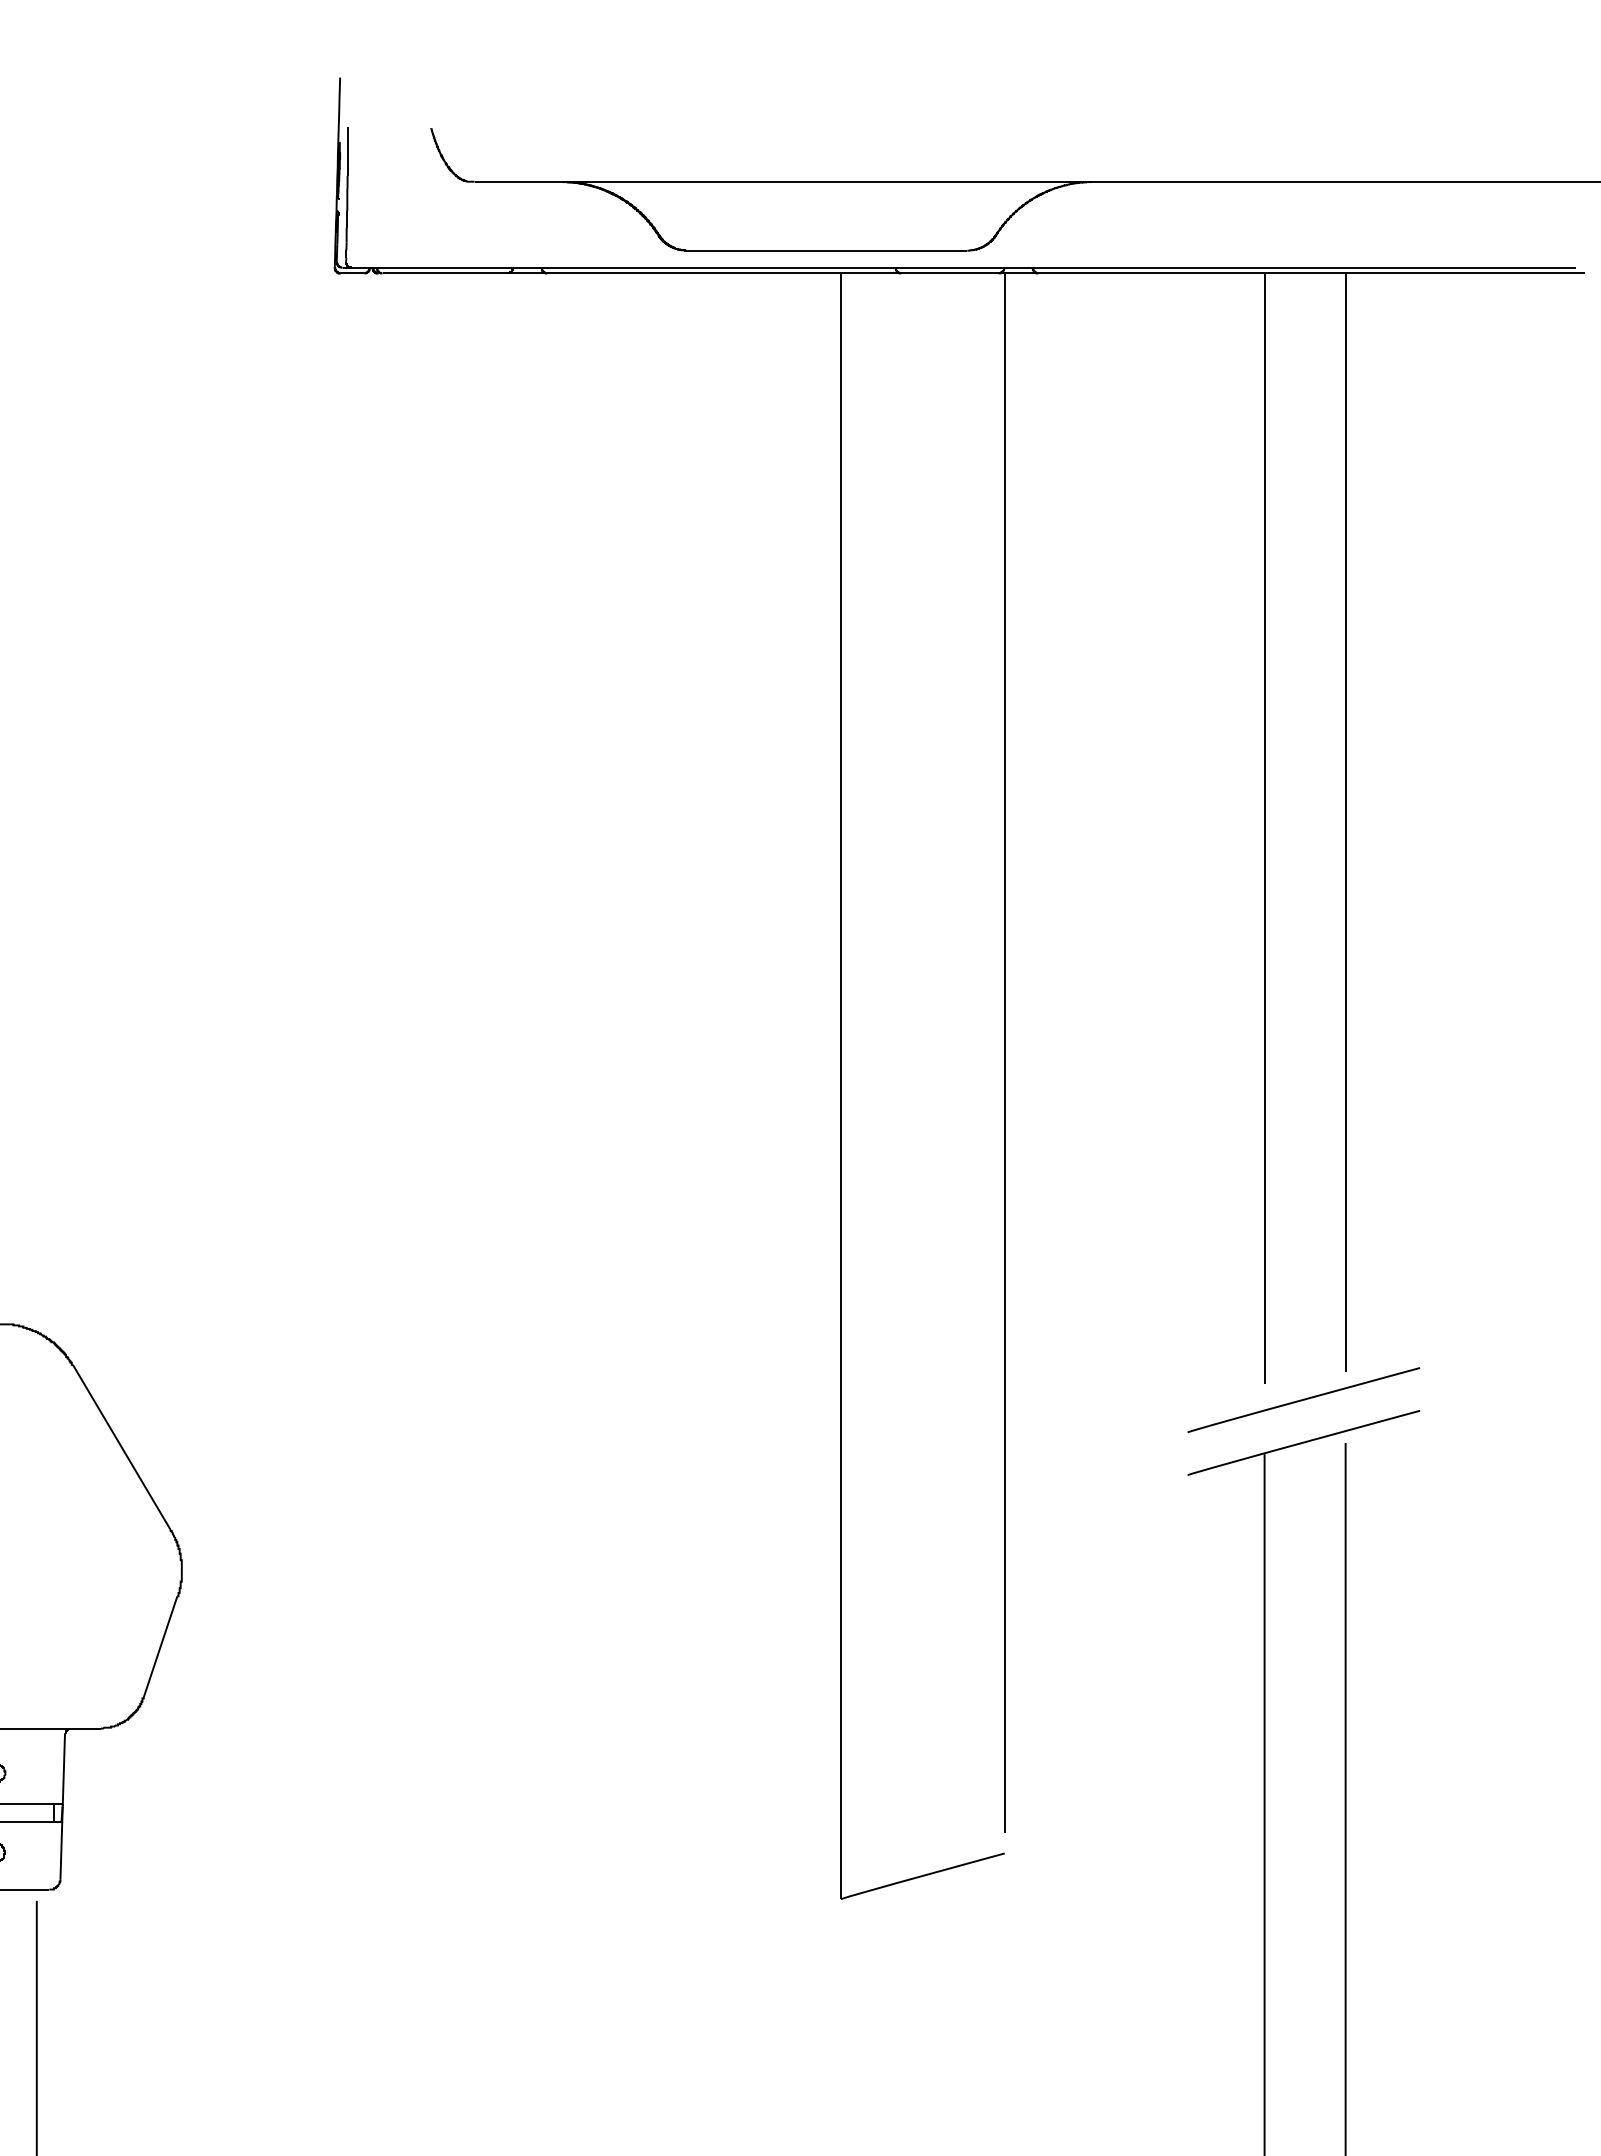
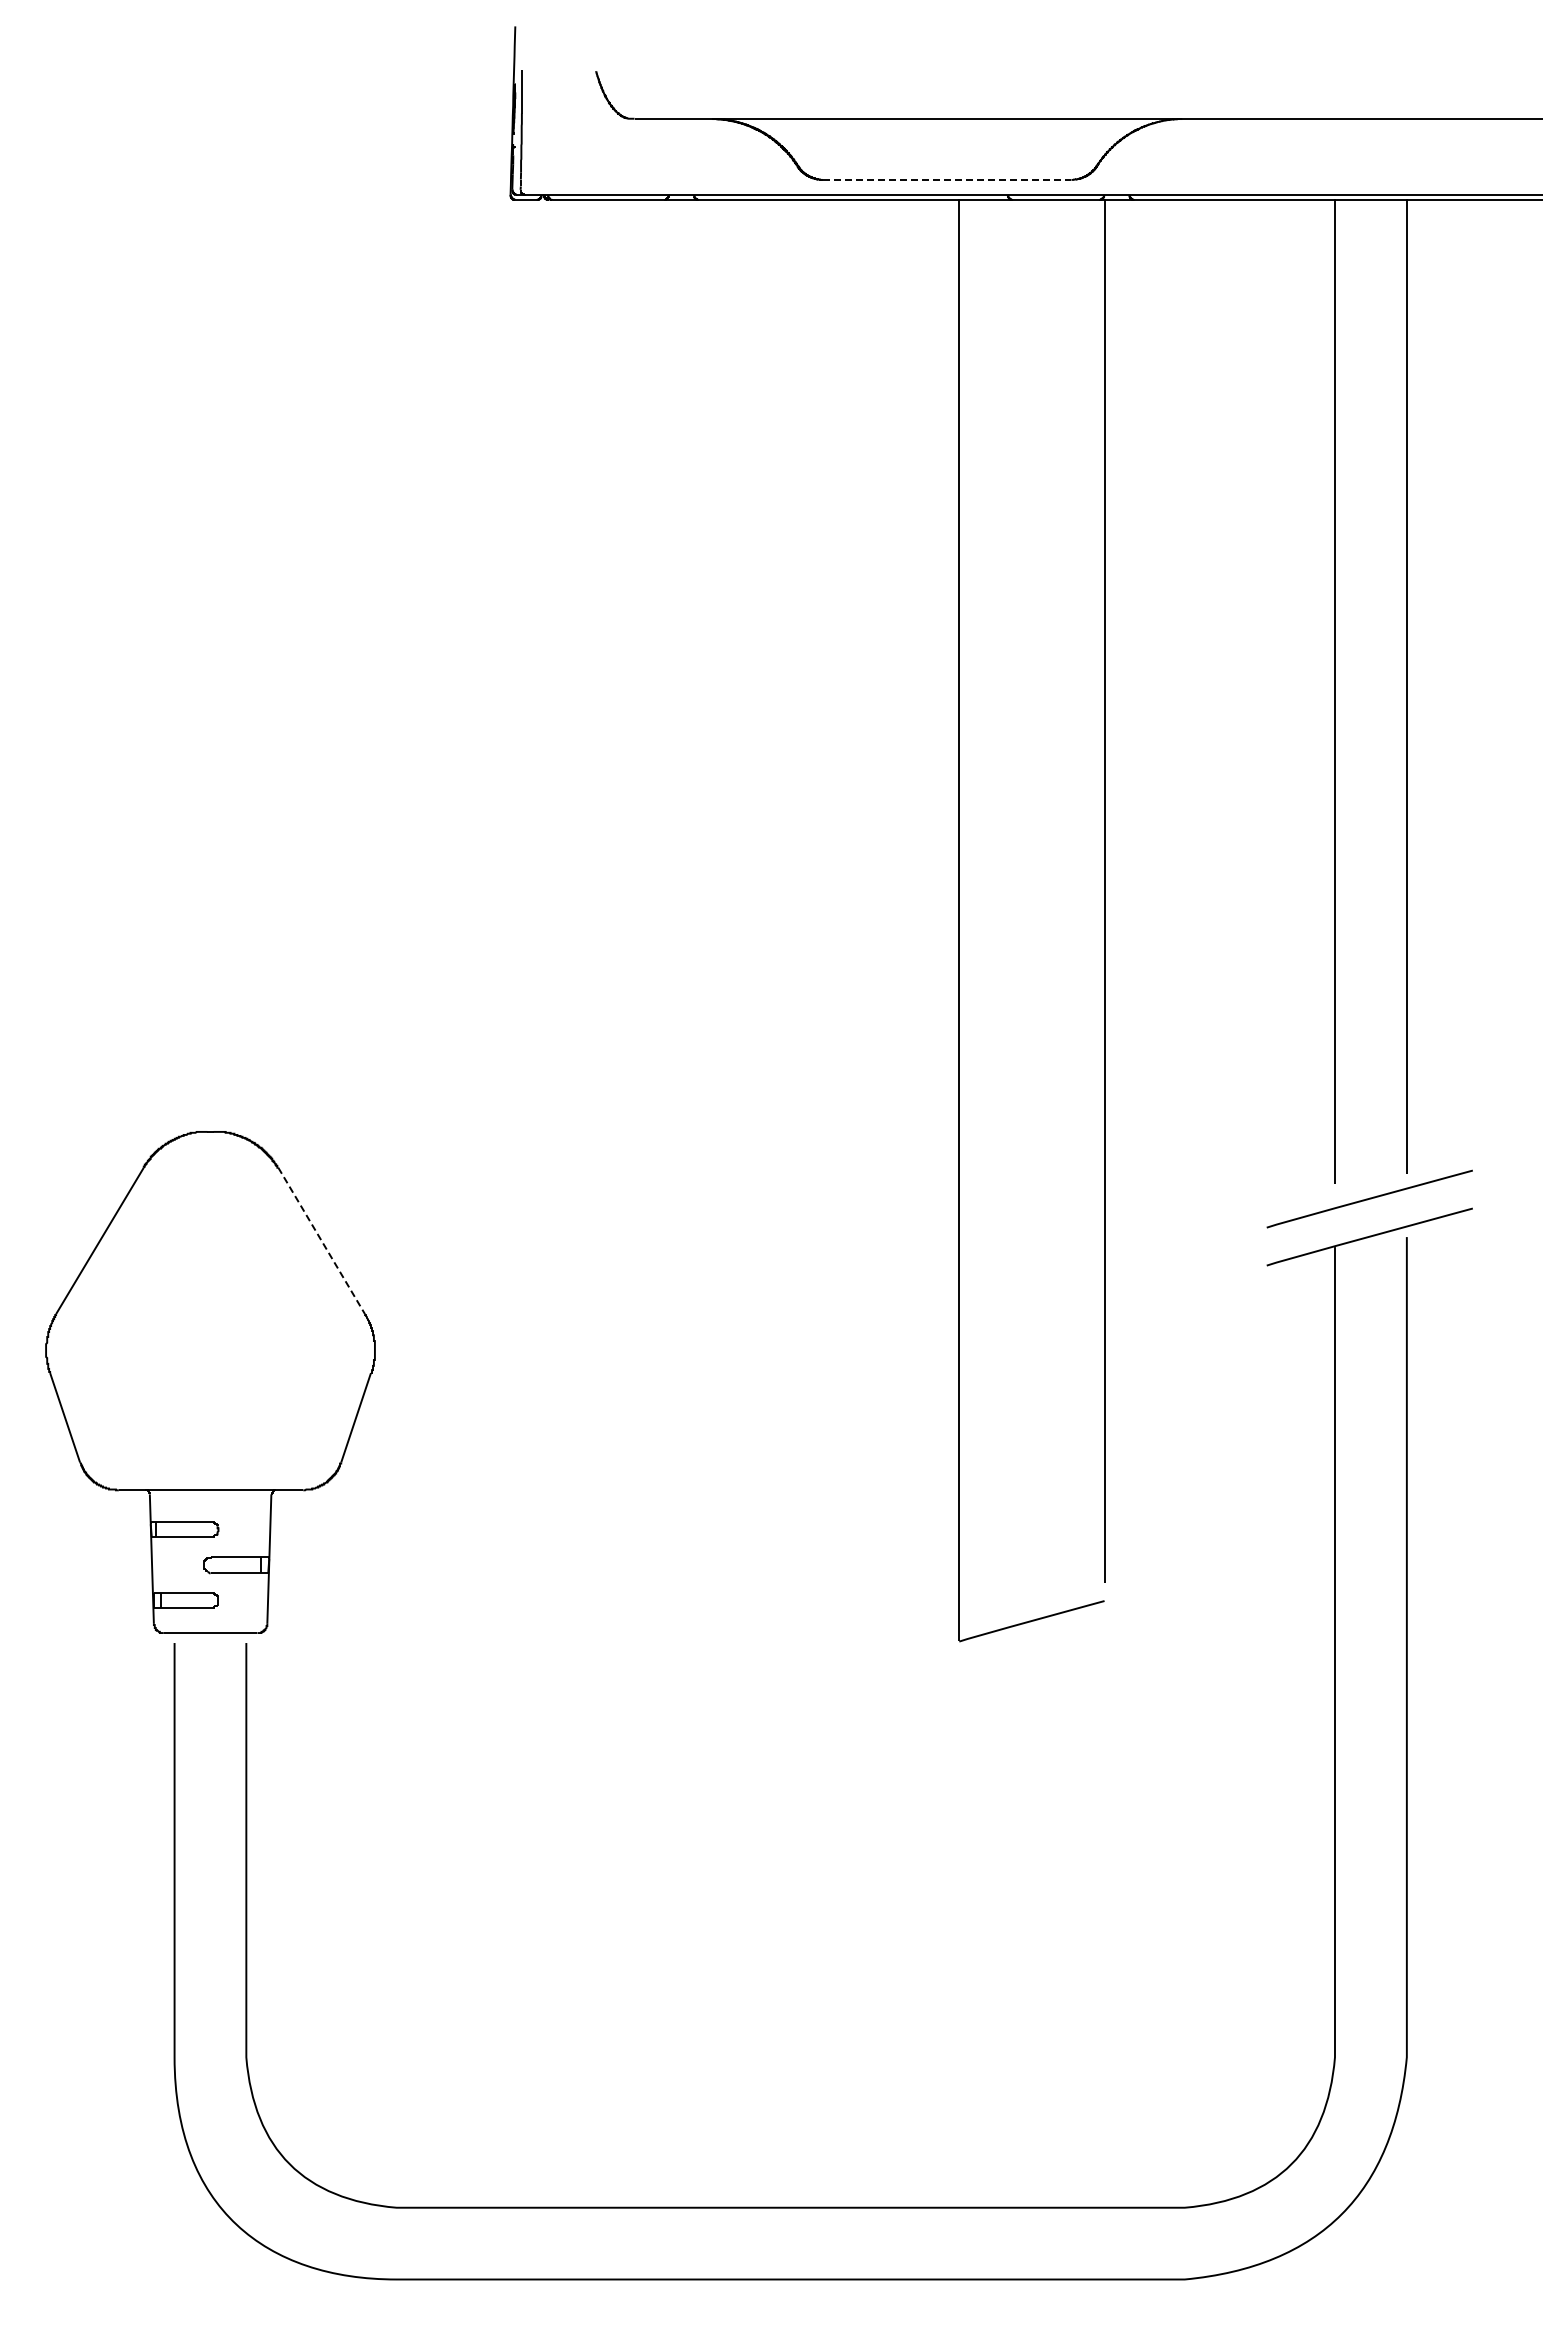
line: (827, 250) -> (947, 179), solid -> dashed
line: (121, 1447) -> (321, 1241), solid -> dashed

